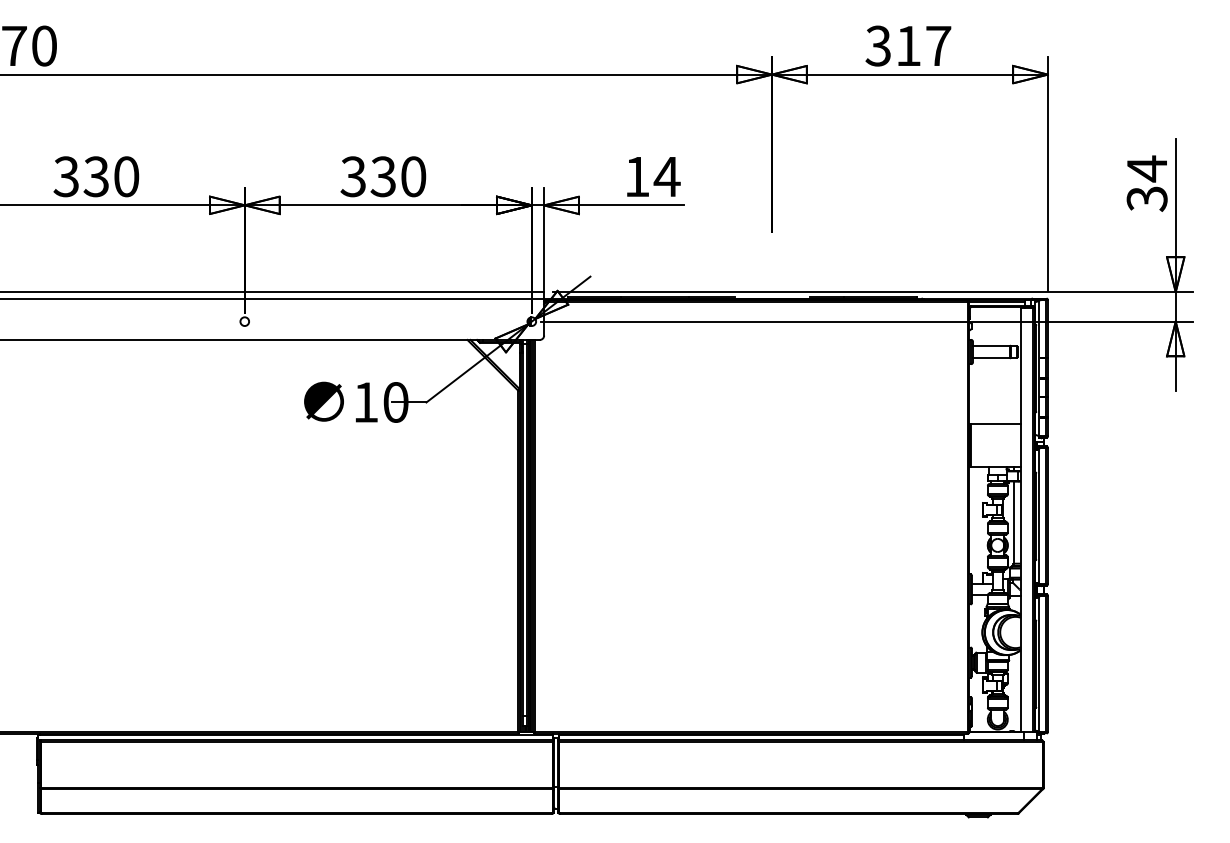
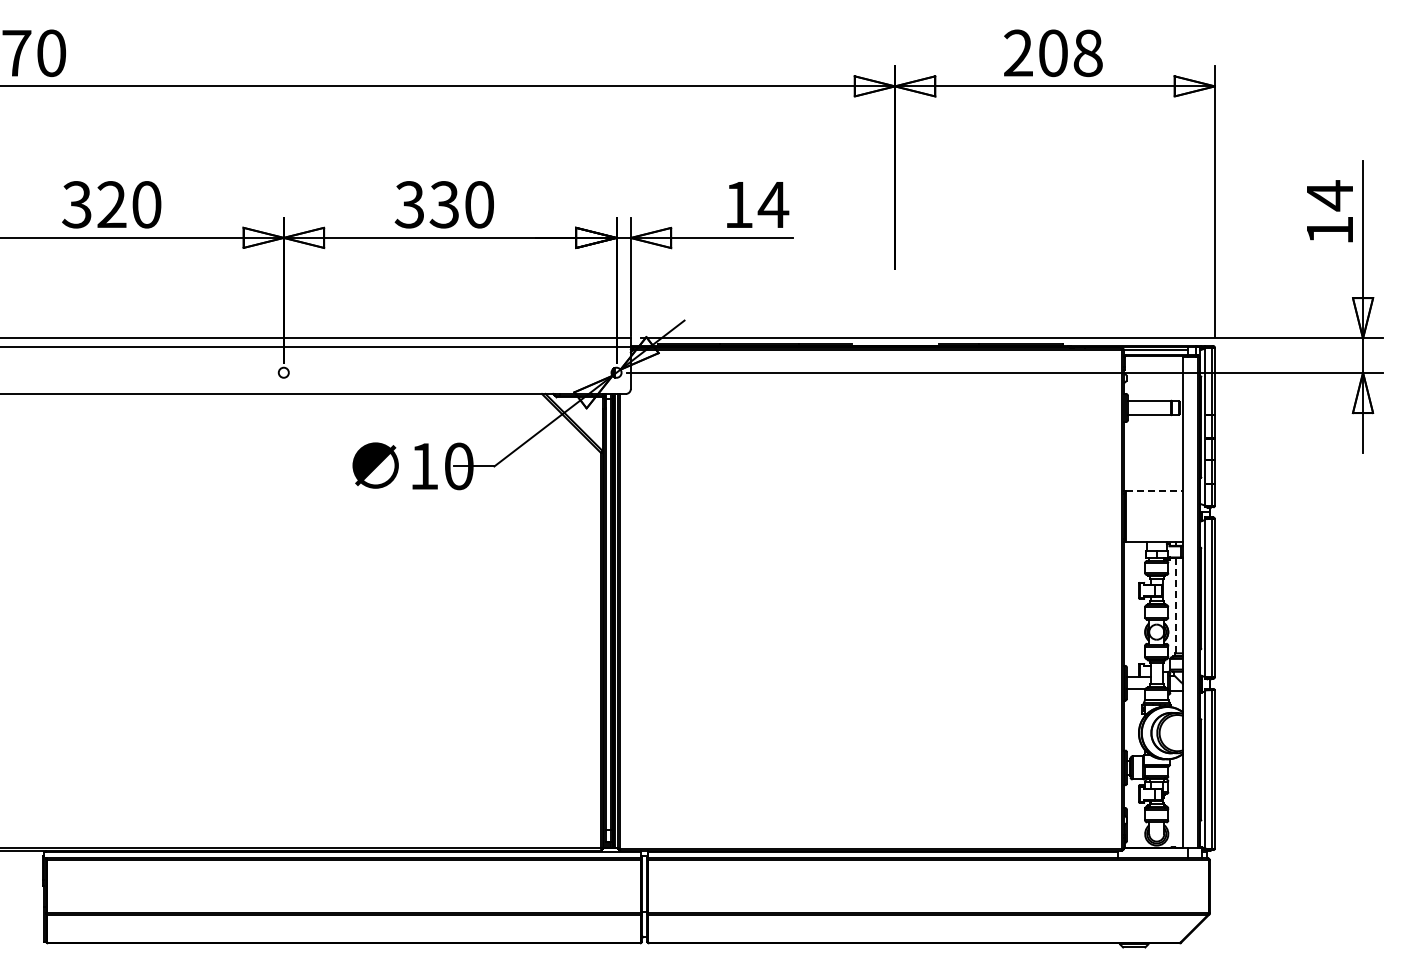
text: (907, 46) -> (1052, 53), 317 -> 208
text: (96, 176) -> (111, 204), 330 -> 320
text: (1146, 198) -> (1329, 230), 34 -> 14
line: (995, 424) -> (1154, 491), solid -> dashed
line: (1013, 522) -> (1175, 605), solid -> dashed

